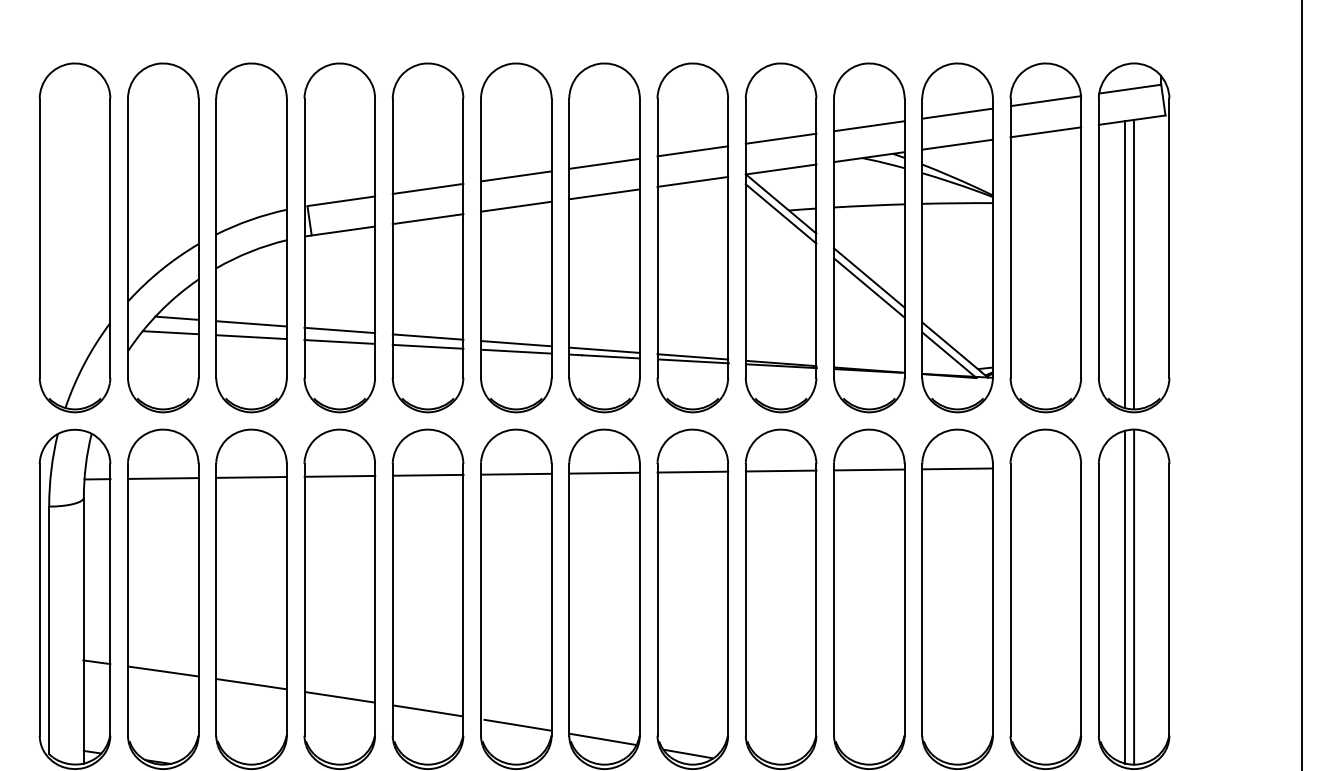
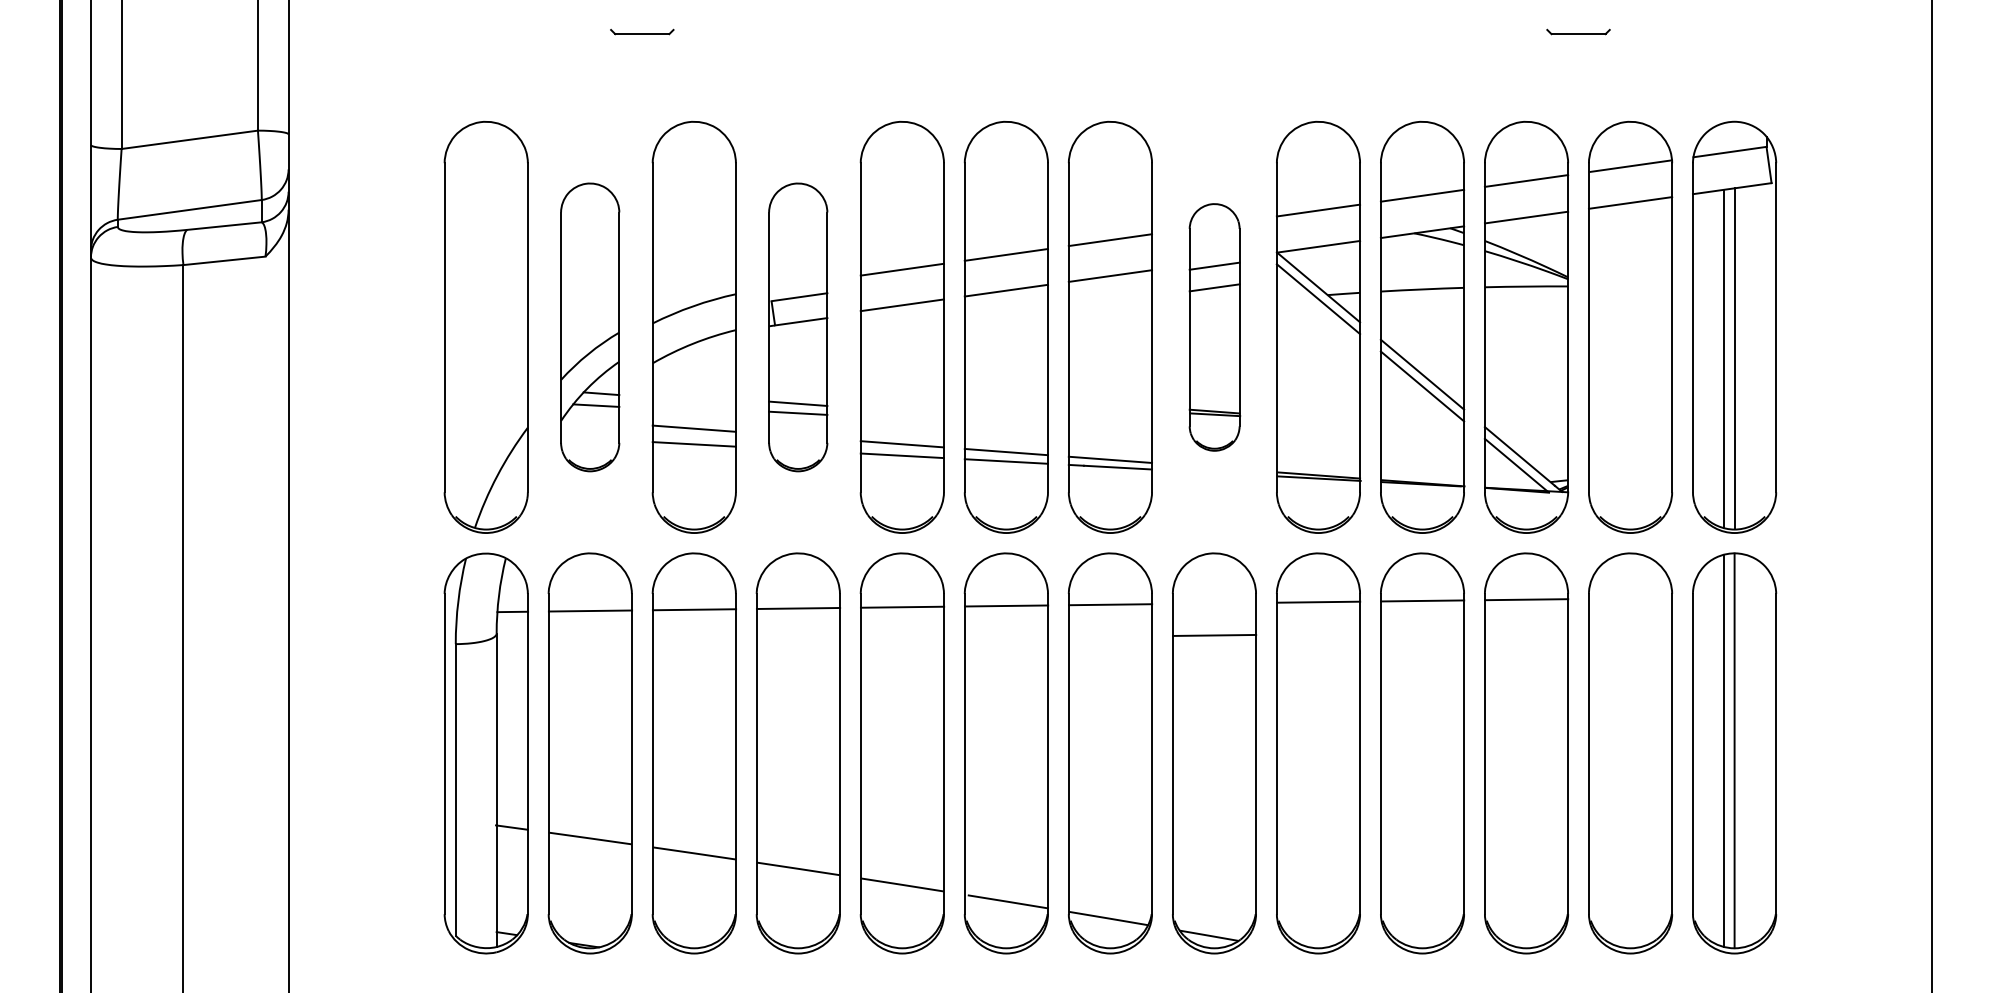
part: (162, 237) -> (589, 327), size x0.7
part: (339, 237) -> (797, 327), size x0.7
part: (692, 237) -> (1214, 327), size x0.6
line: (692, 471) -> (1214, 634), moved

